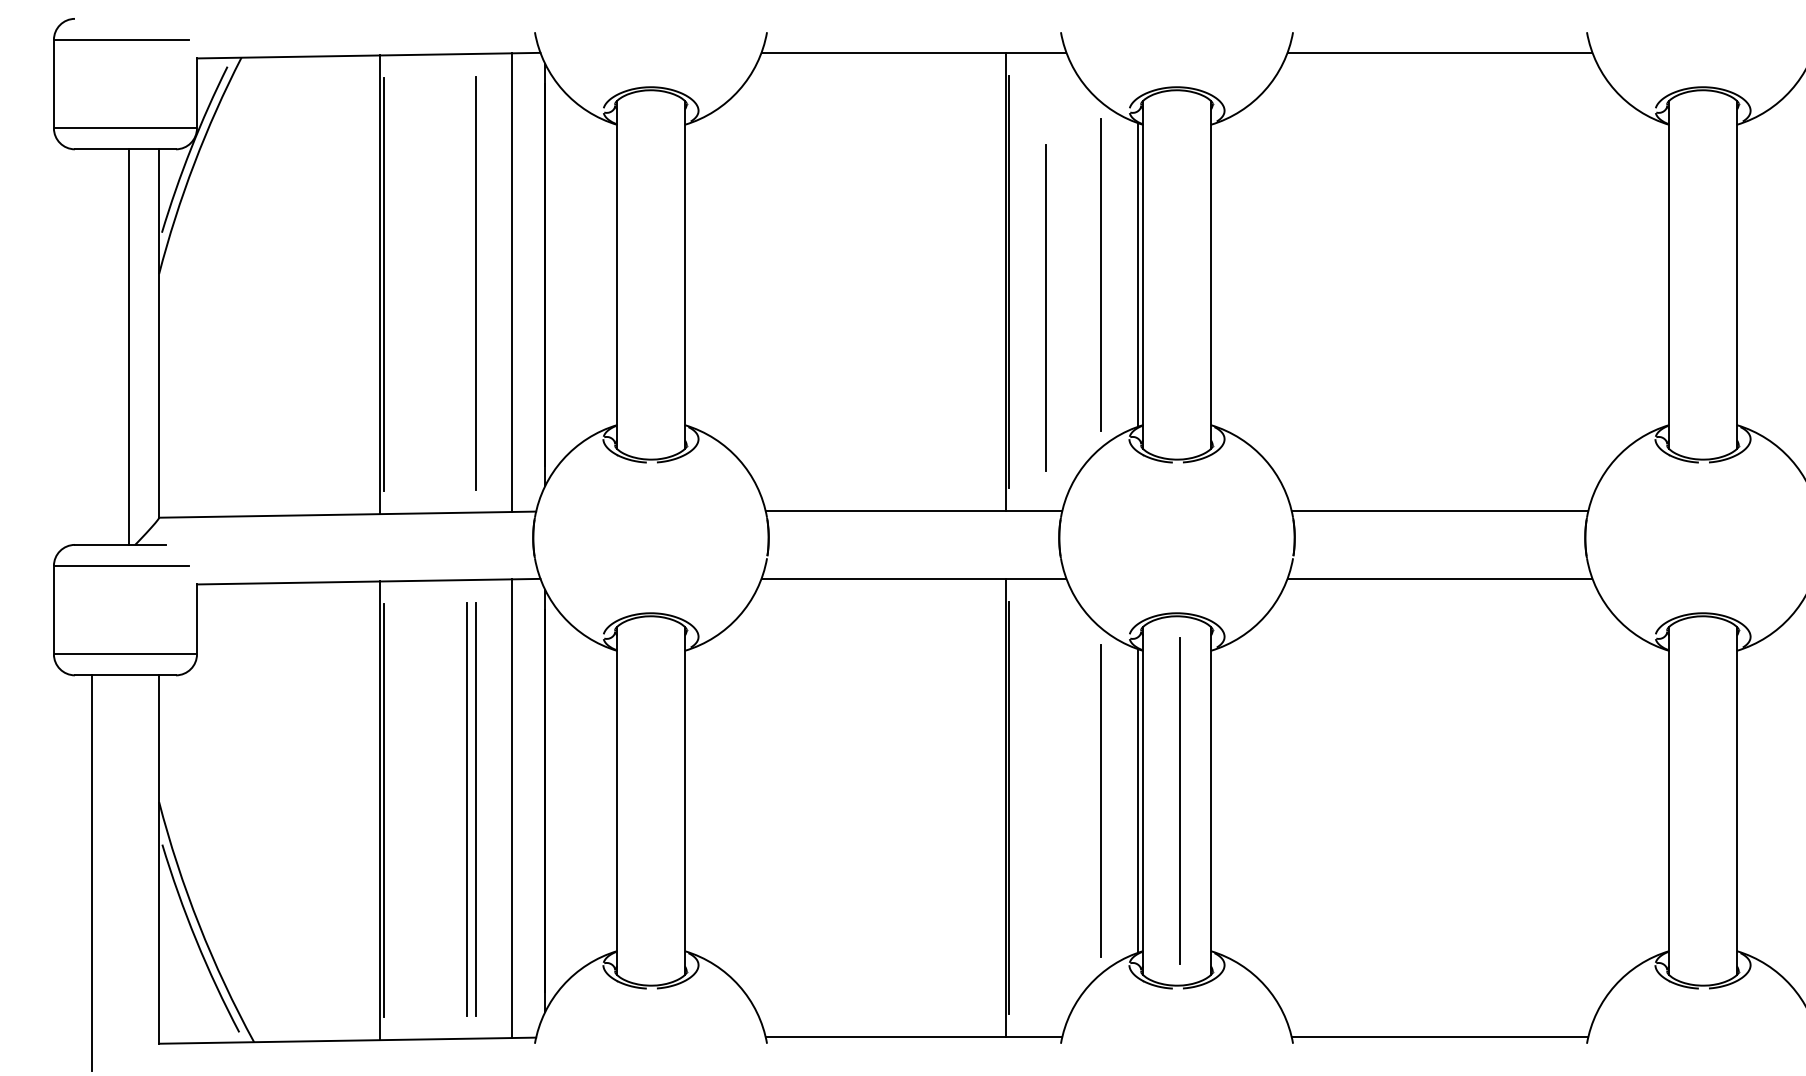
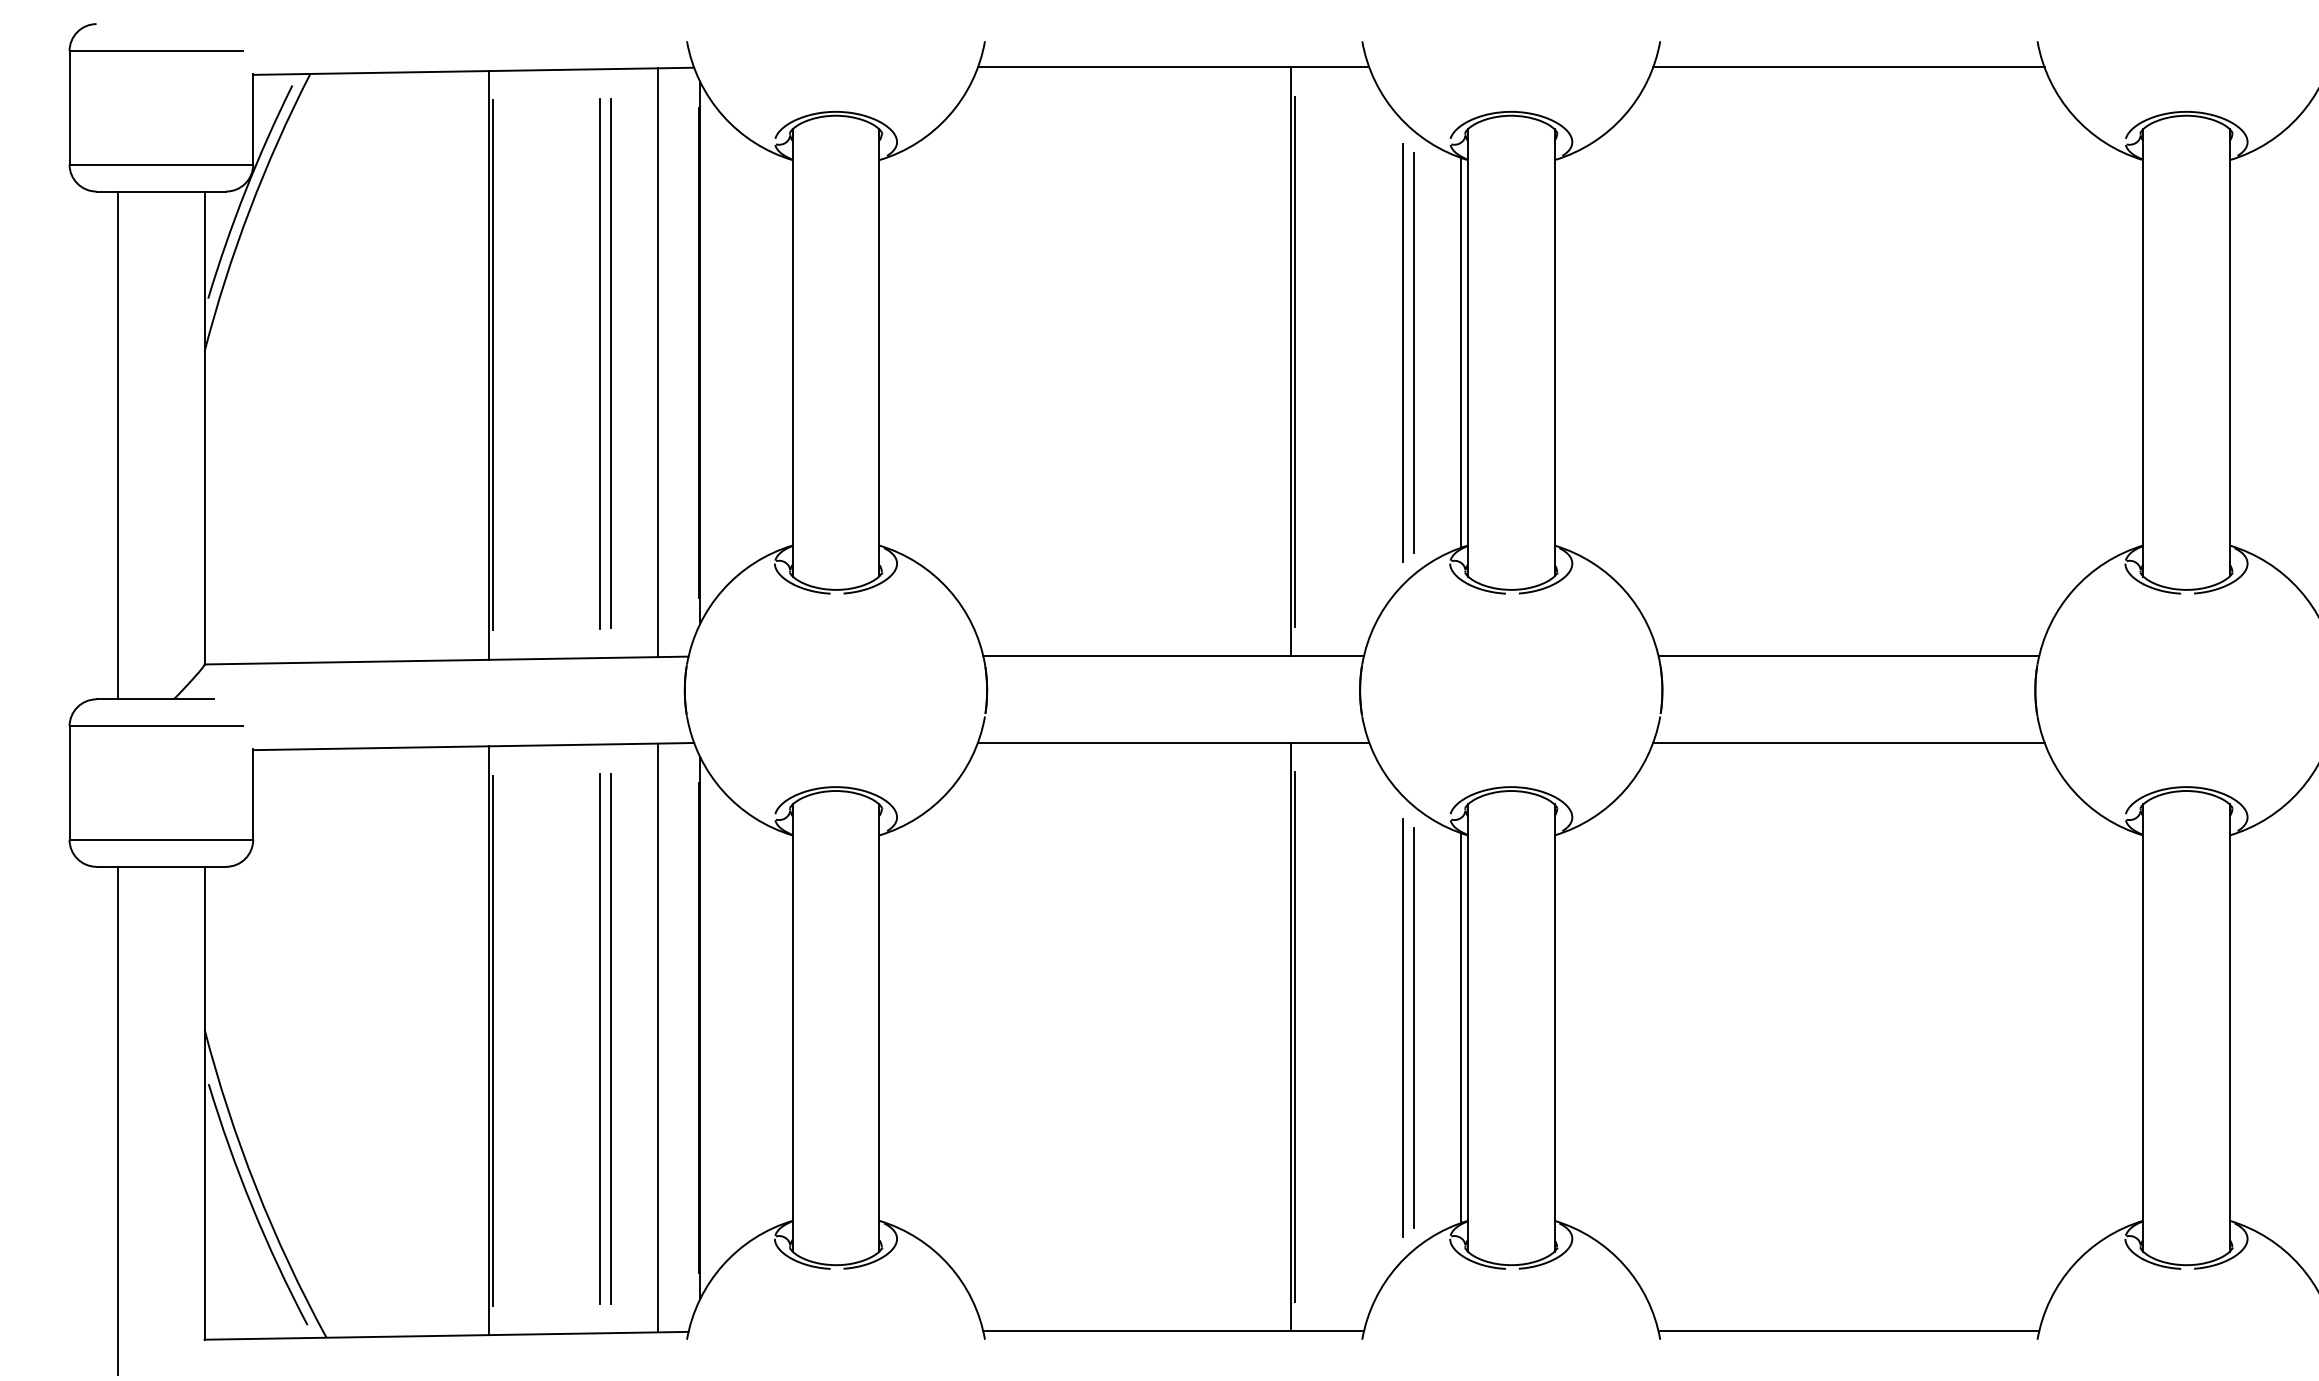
line: (466, 283) -> (599, 363), added
line: (1045, 307) -> (1402, 352), moved
line: (129, 347) -> (118, 445), moved
line: (1180, 800) -> (1402, 1027), moved

